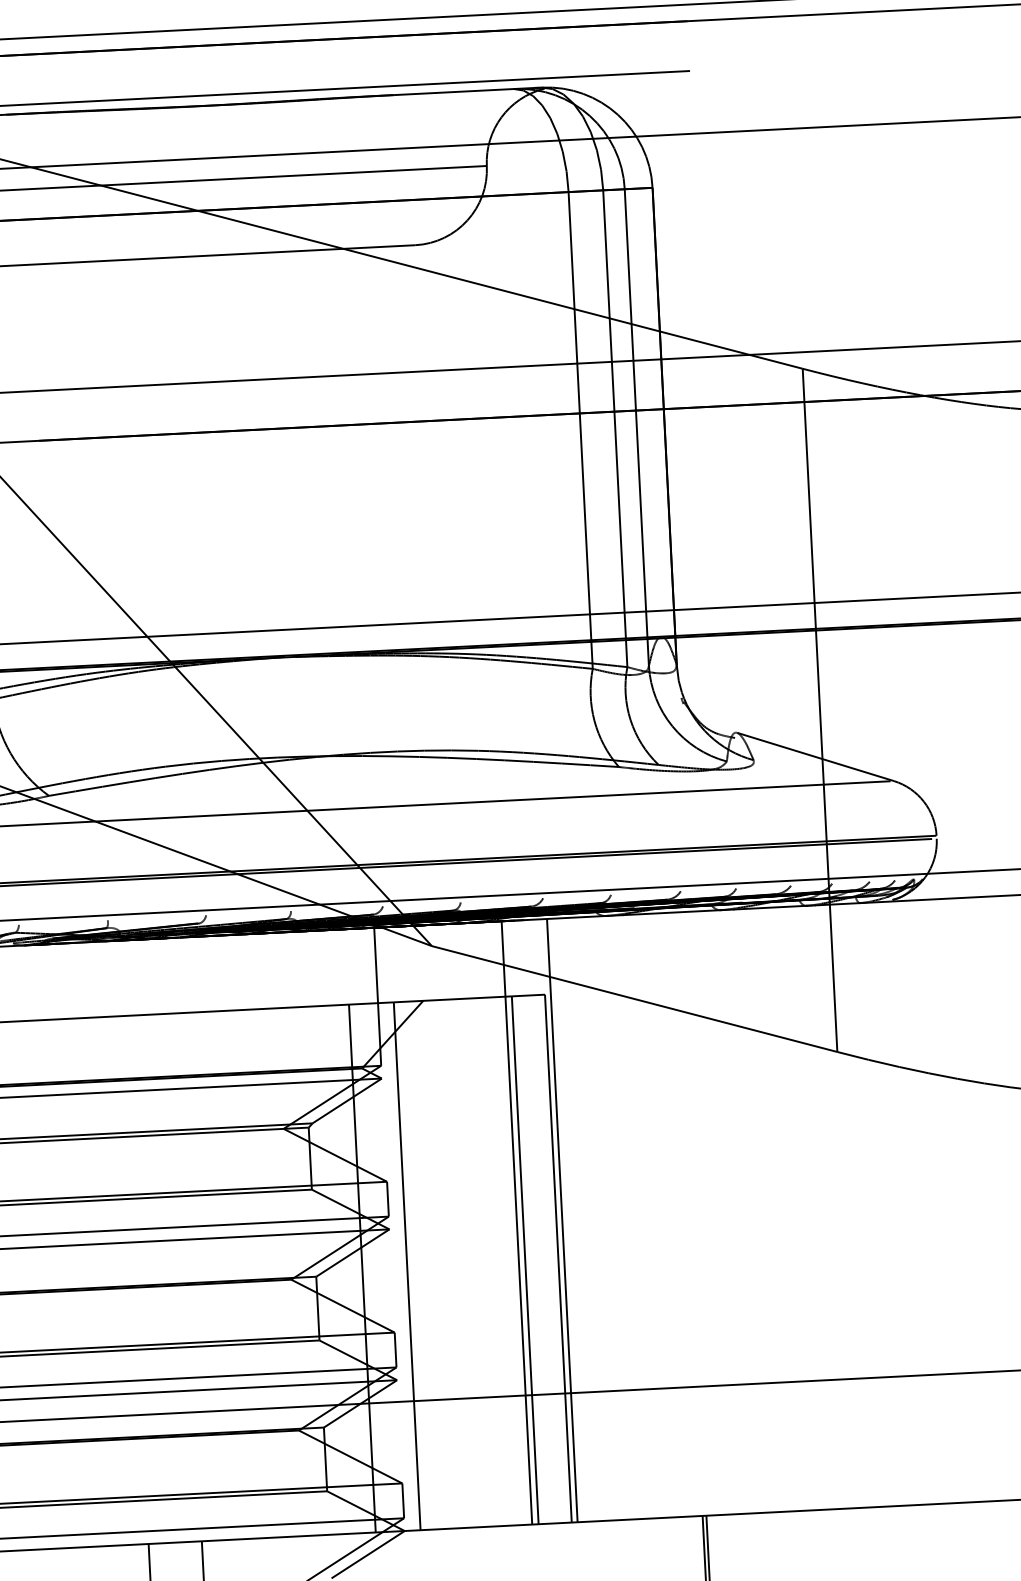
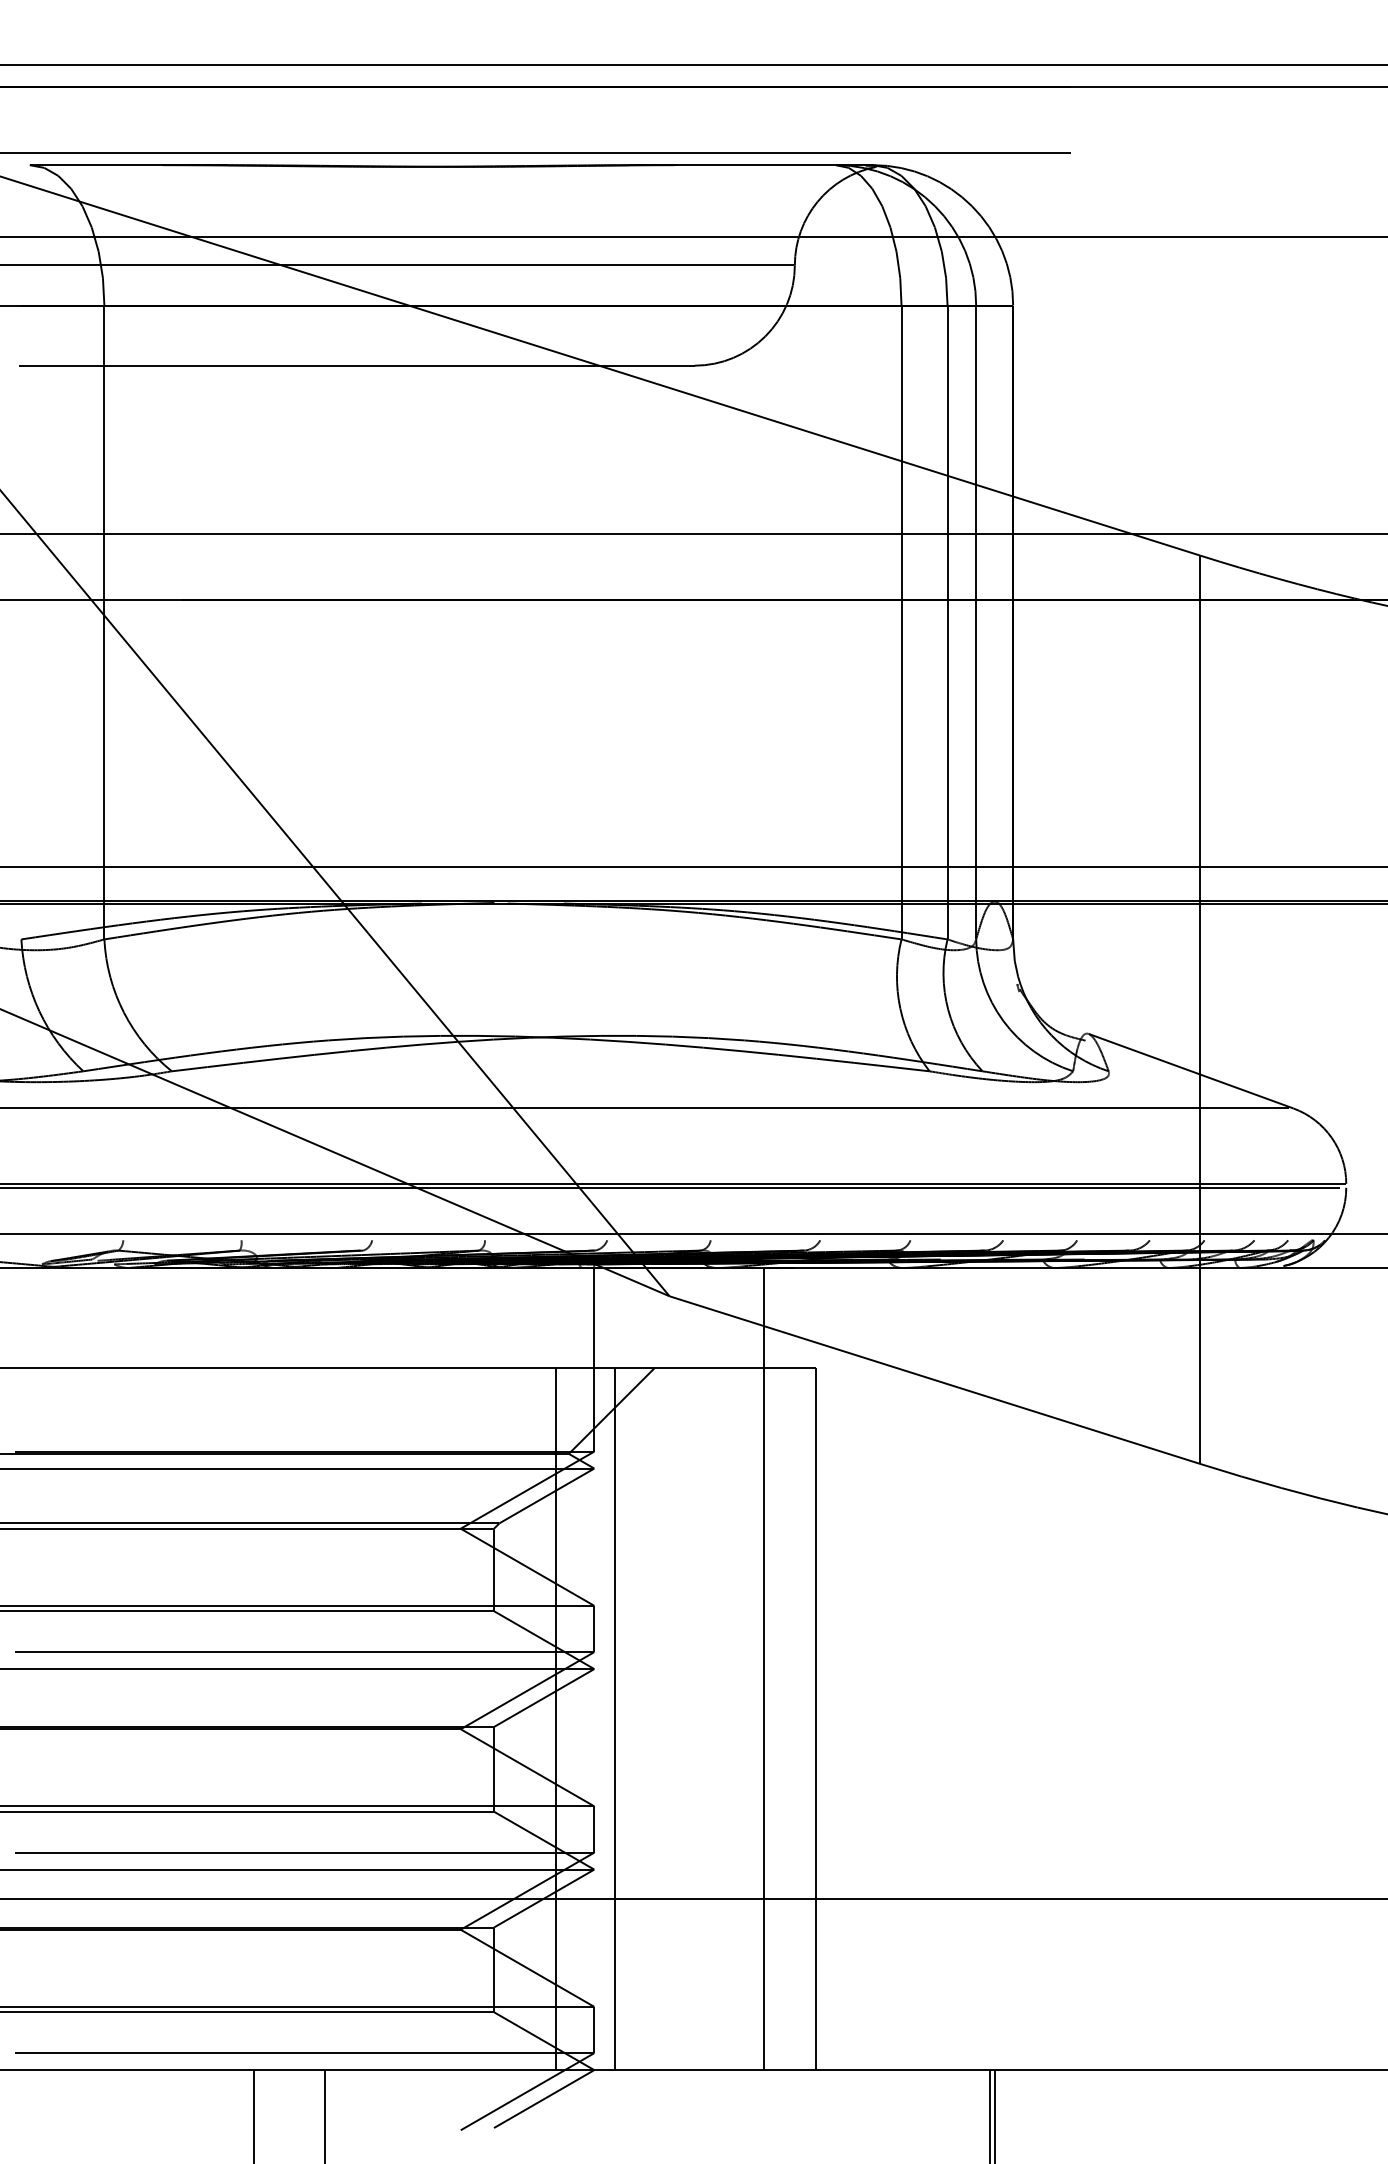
line: (562, 1220) -> (824, 1669), removed
line: (525, 1260) -> (772, 1719), removed

